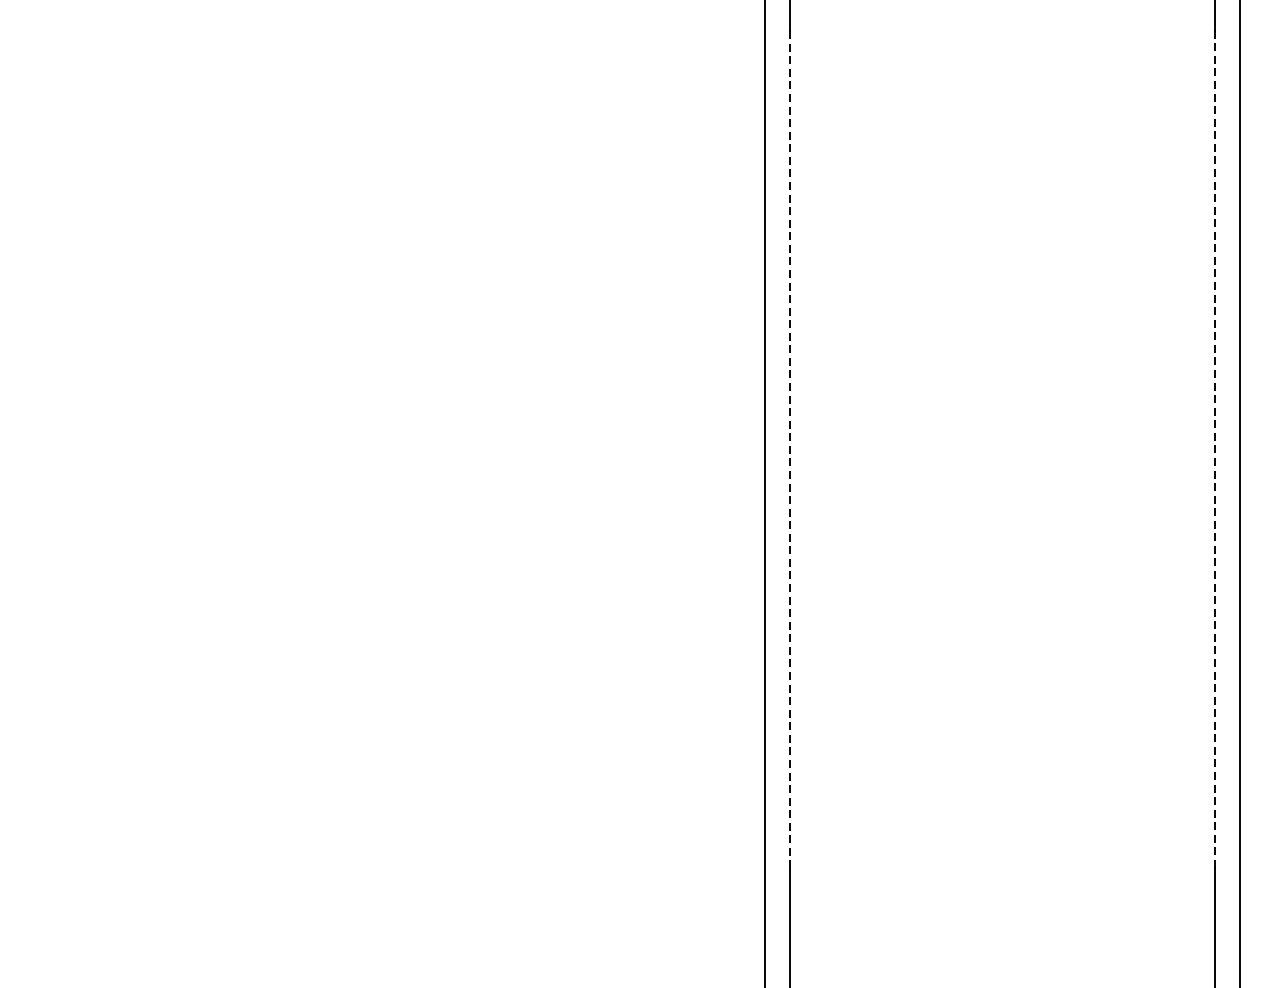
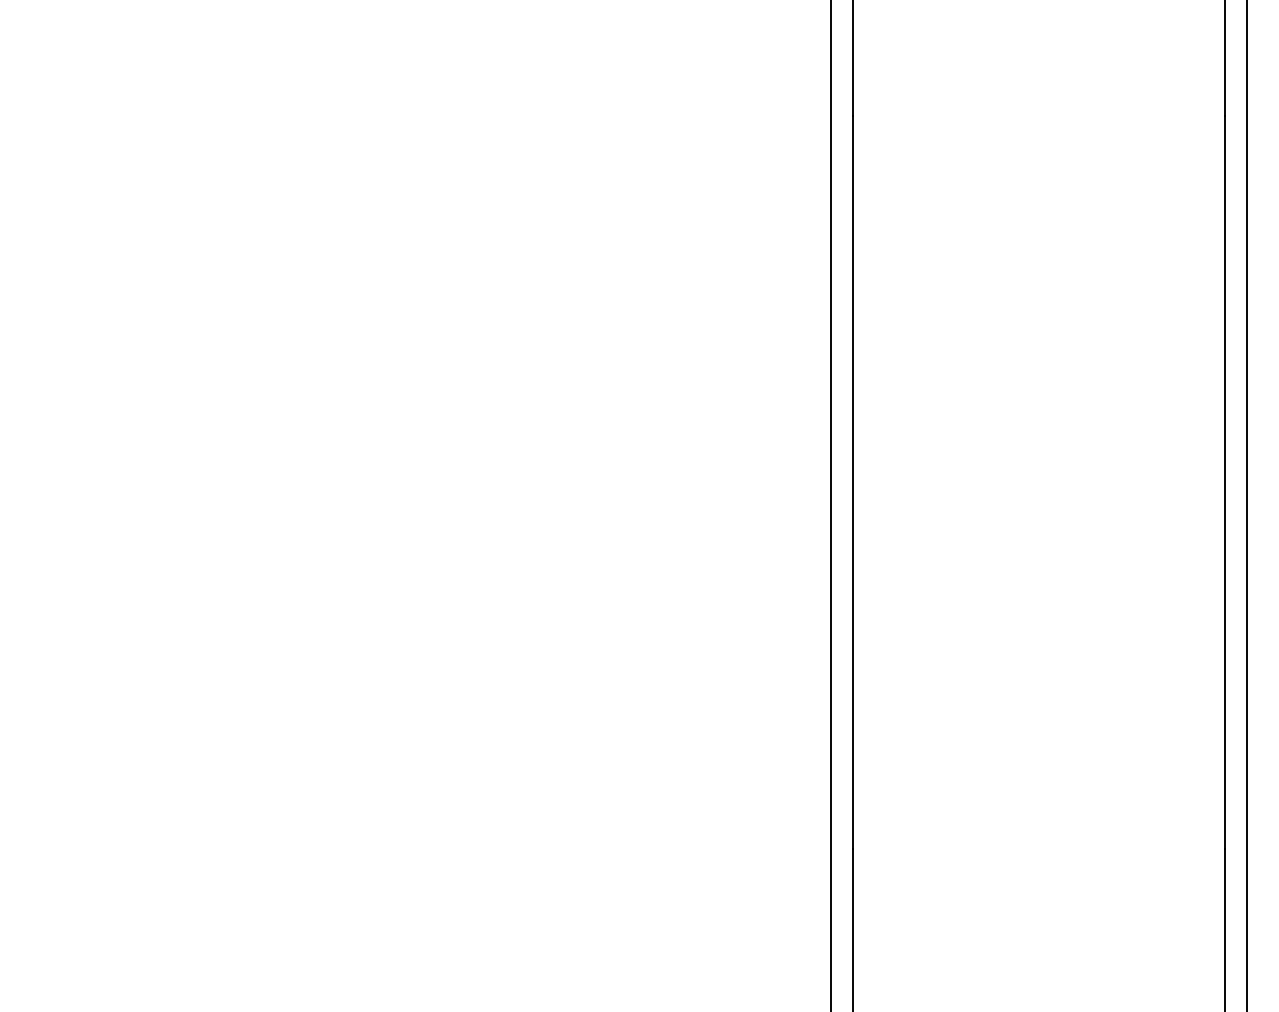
line: (1214, 449) -> (1224, 482), dashed -> solid
line: (789, 450) -> (852, 483), dashed -> solid

